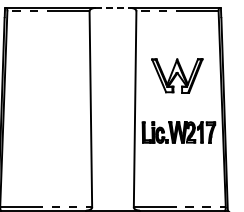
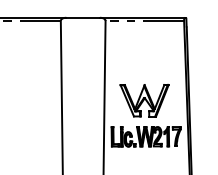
line: (113, 7) -> (83, 17), dashed -> solid
part: (177, 75) -> (144, 100), moved

